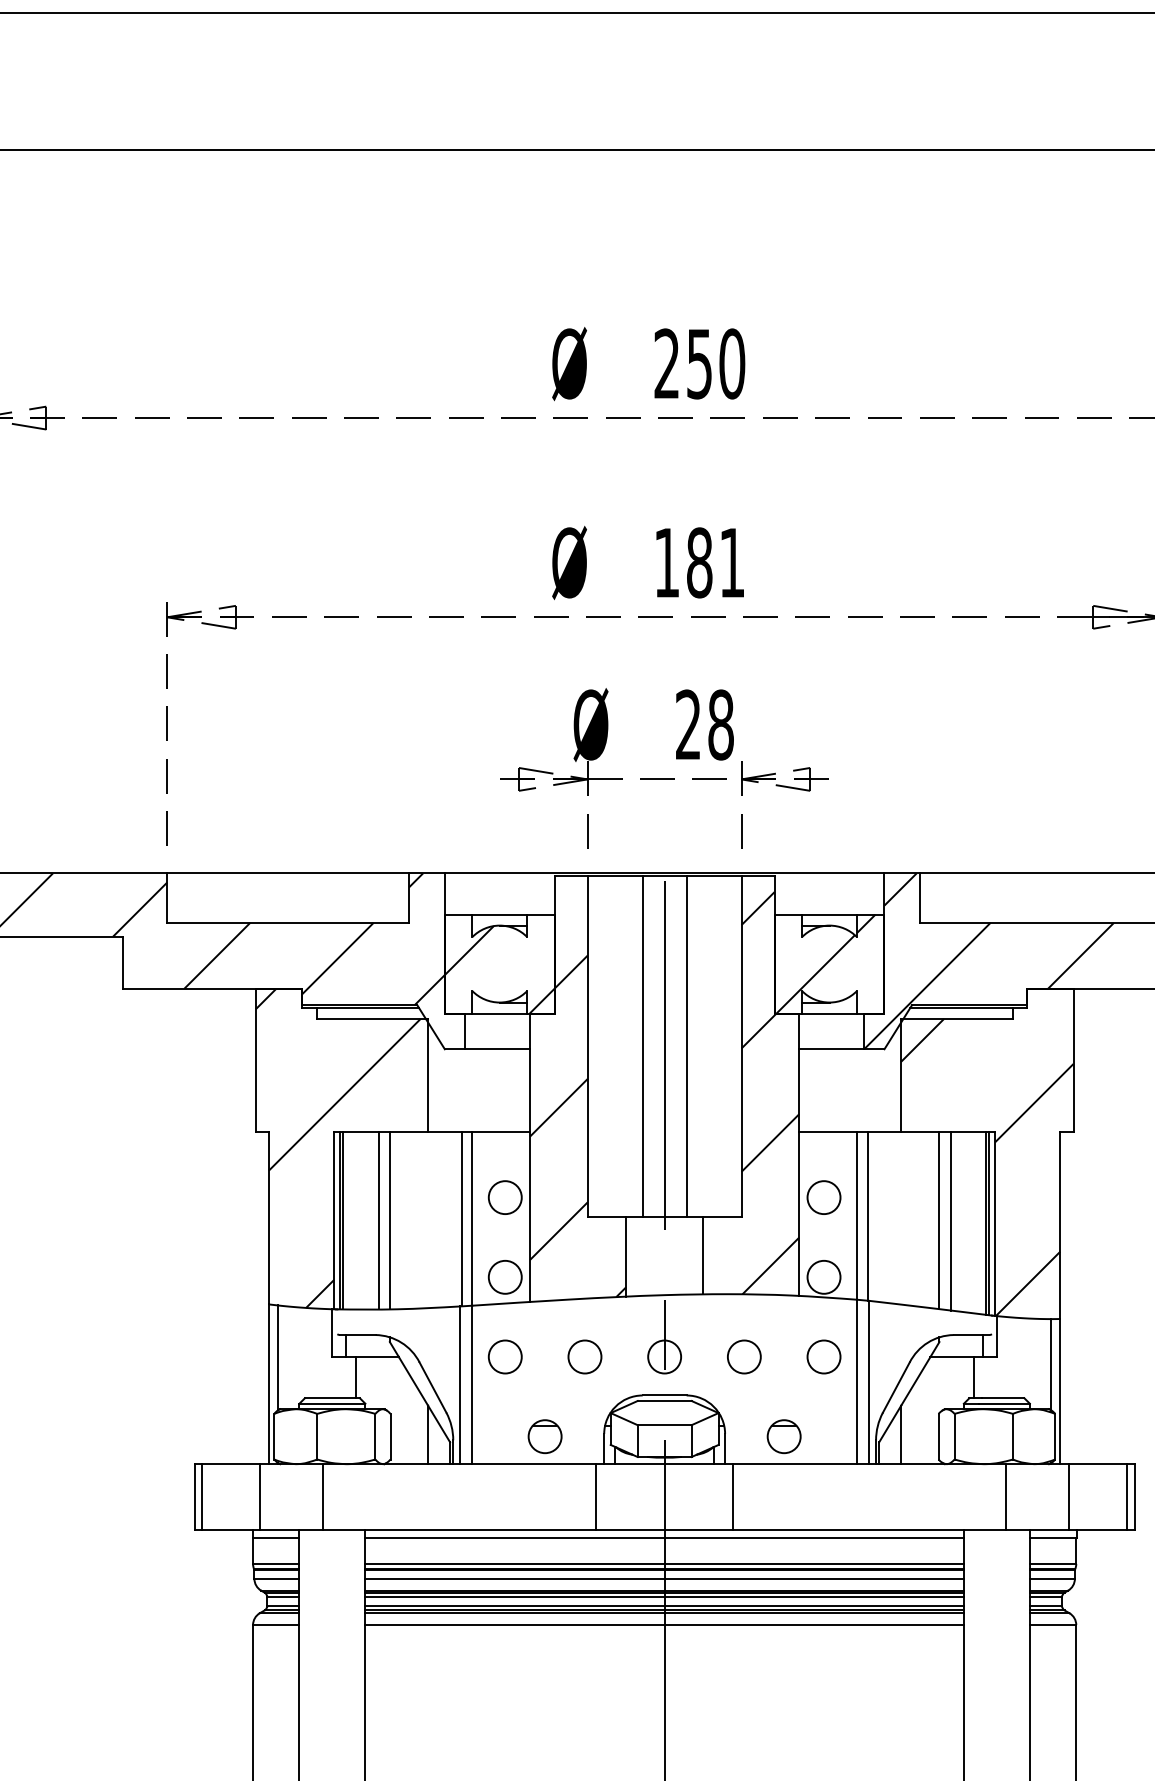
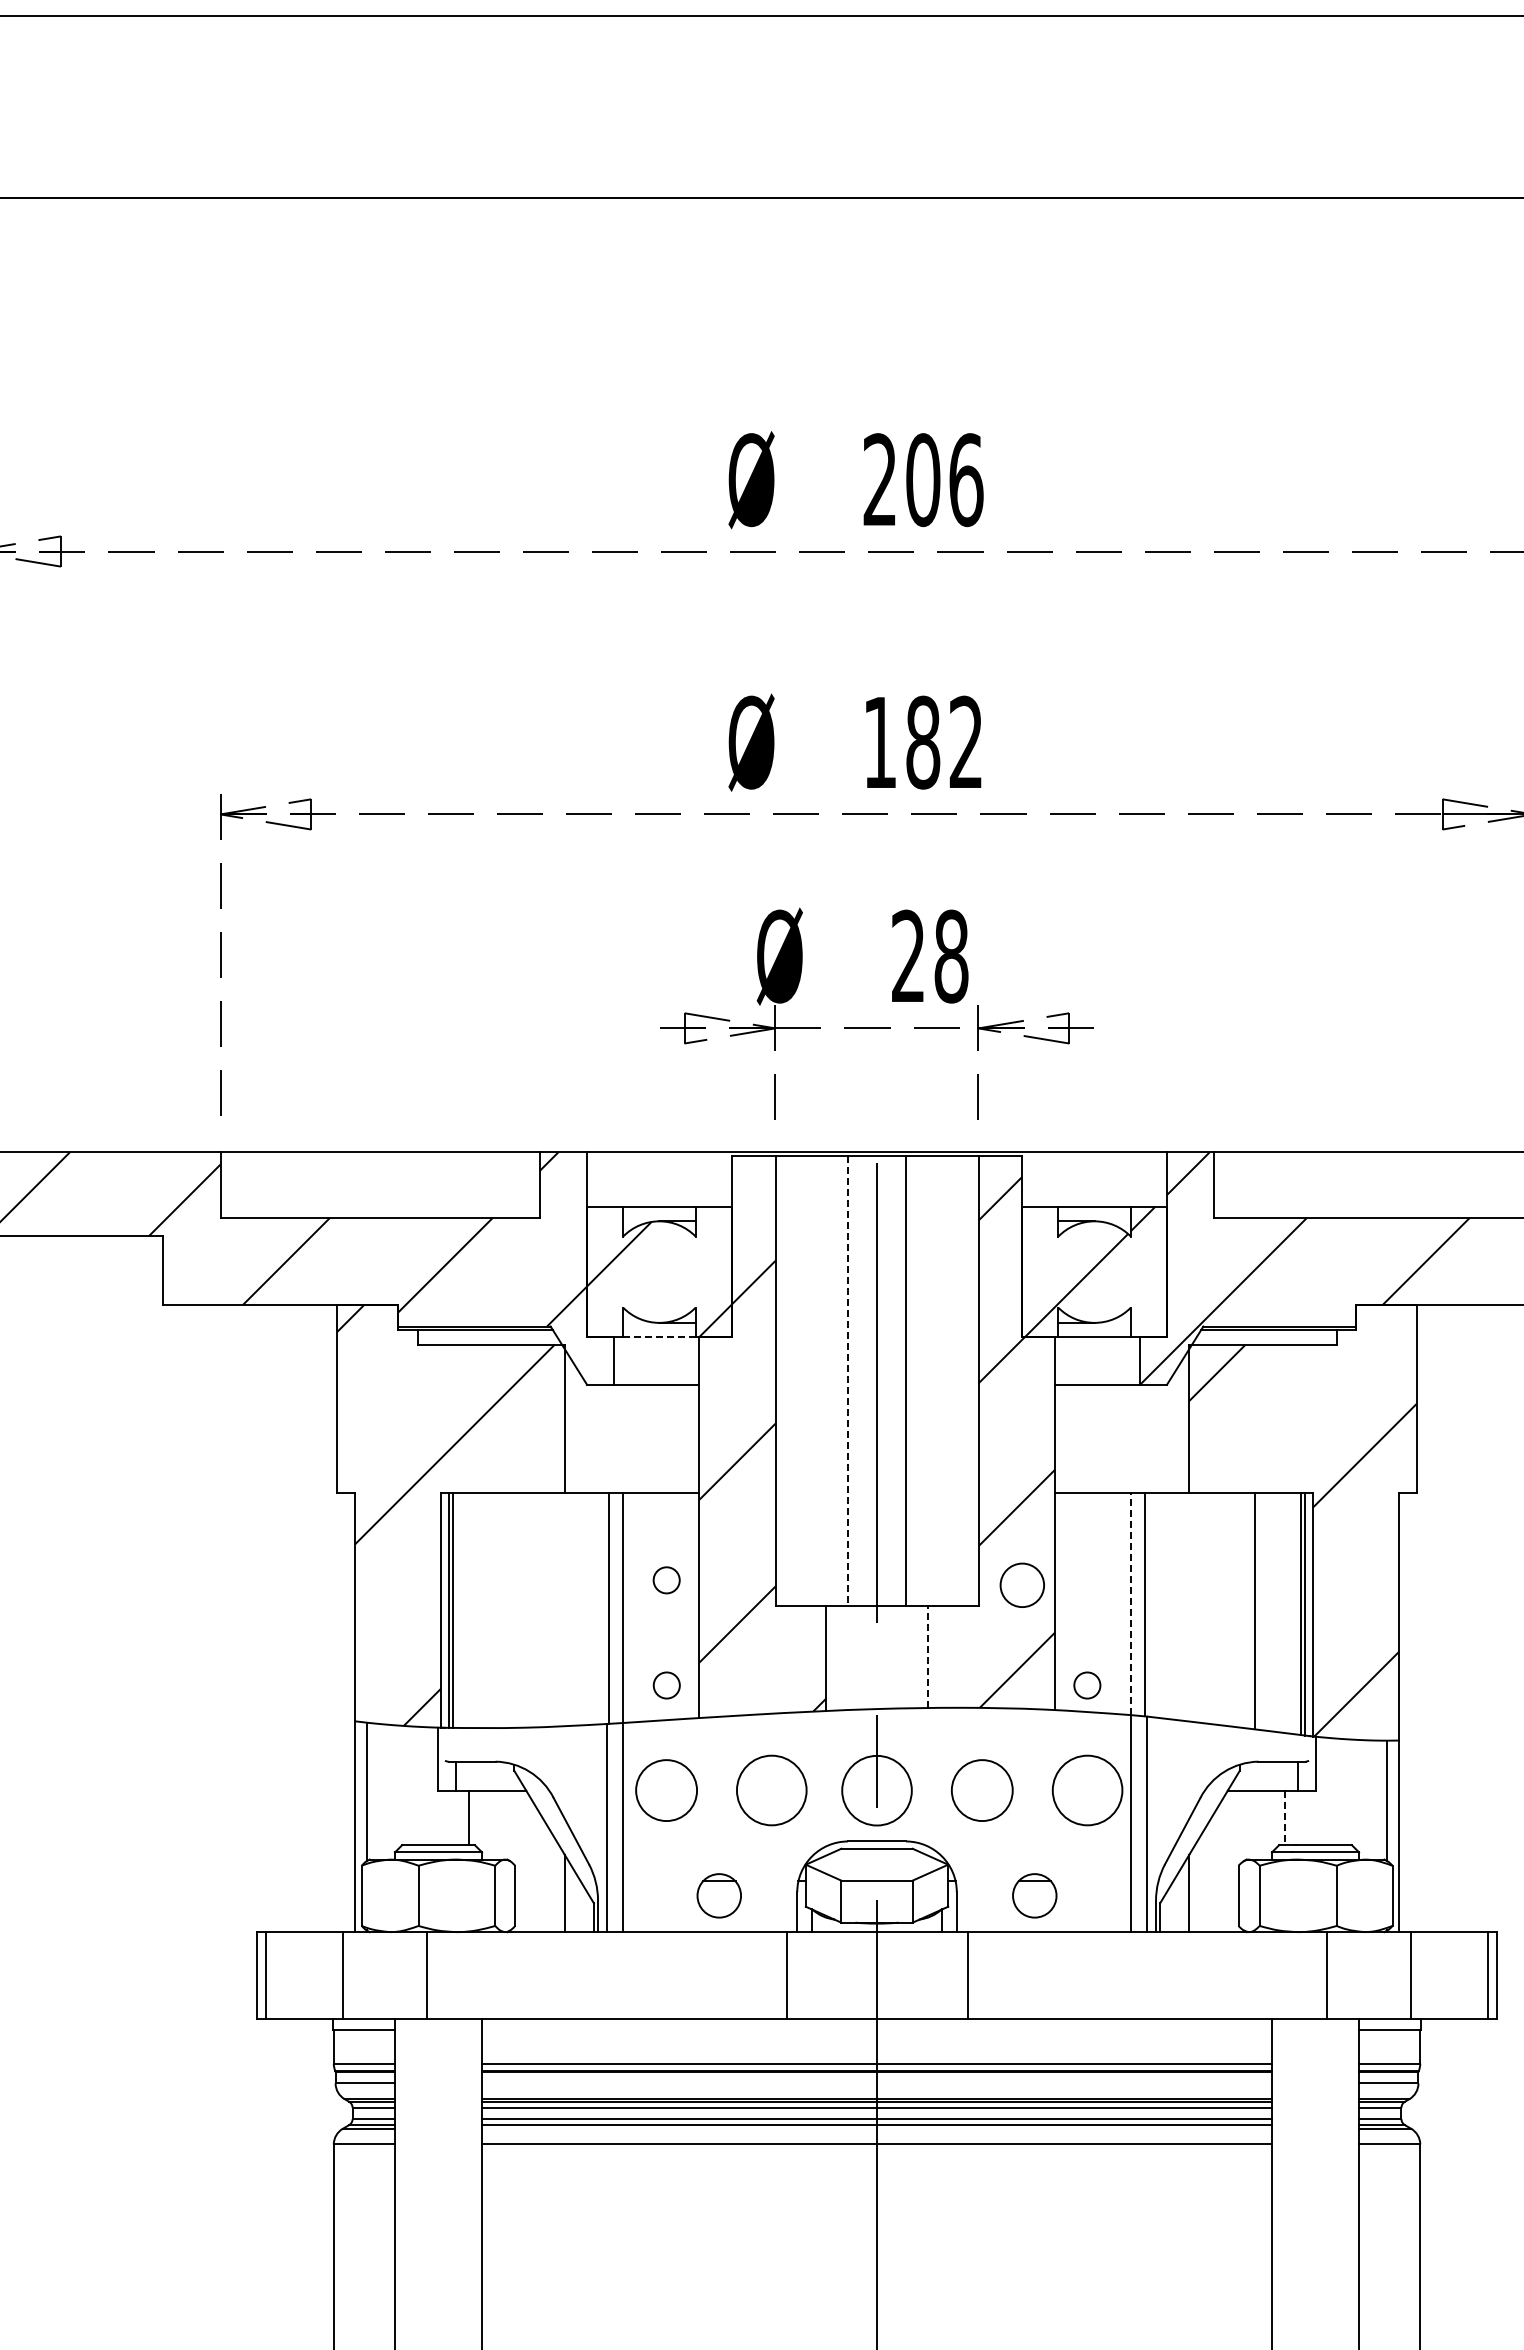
text: (715, 364) -> (944, 480), 250 -> 206
text: (731, 562) -> (965, 741), 181 -> 182
line: (499, 1013) -> (658, 1337), solid -> dashed
line: (643, 1046) -> (848, 1380), solid -> dashed
circle: (823, 1196) -> (1021, 1584), moved
circle: (505, 1197) -> (666, 1580), size x0.6
line: (856, 1215) -> (1130, 1604), solid -> dashed
line: (378, 1220) -> (499, 1610), removed
line: (389, 1220) -> (514, 1610), removed
line: (939, 1220) -> (1239, 1610), removed
line: (702, 1255) -> (927, 1656), solid -> dashed
circle: (505, 1277) -> (666, 1685), size x0.6
circle: (824, 1277) -> (1087, 1685), size x0.6
circle: (505, 1356) -> (666, 1790), size x1.4
circle: (584, 1356) -> (771, 1790), size x1.6
circle: (664, 1356) -> (876, 1790), size x1.6
circle: (743, 1356) -> (981, 1790), size x1.4
circle: (823, 1356) -> (1086, 1790), size x1.6
line: (973, 1378) -> (1284, 1818), solid -> dashed
line: (665, 1538) -> (877, 2030), removed
line: (665, 1578) -> (877, 2083), removed
line: (665, 1612) -> (877, 2128), removed

